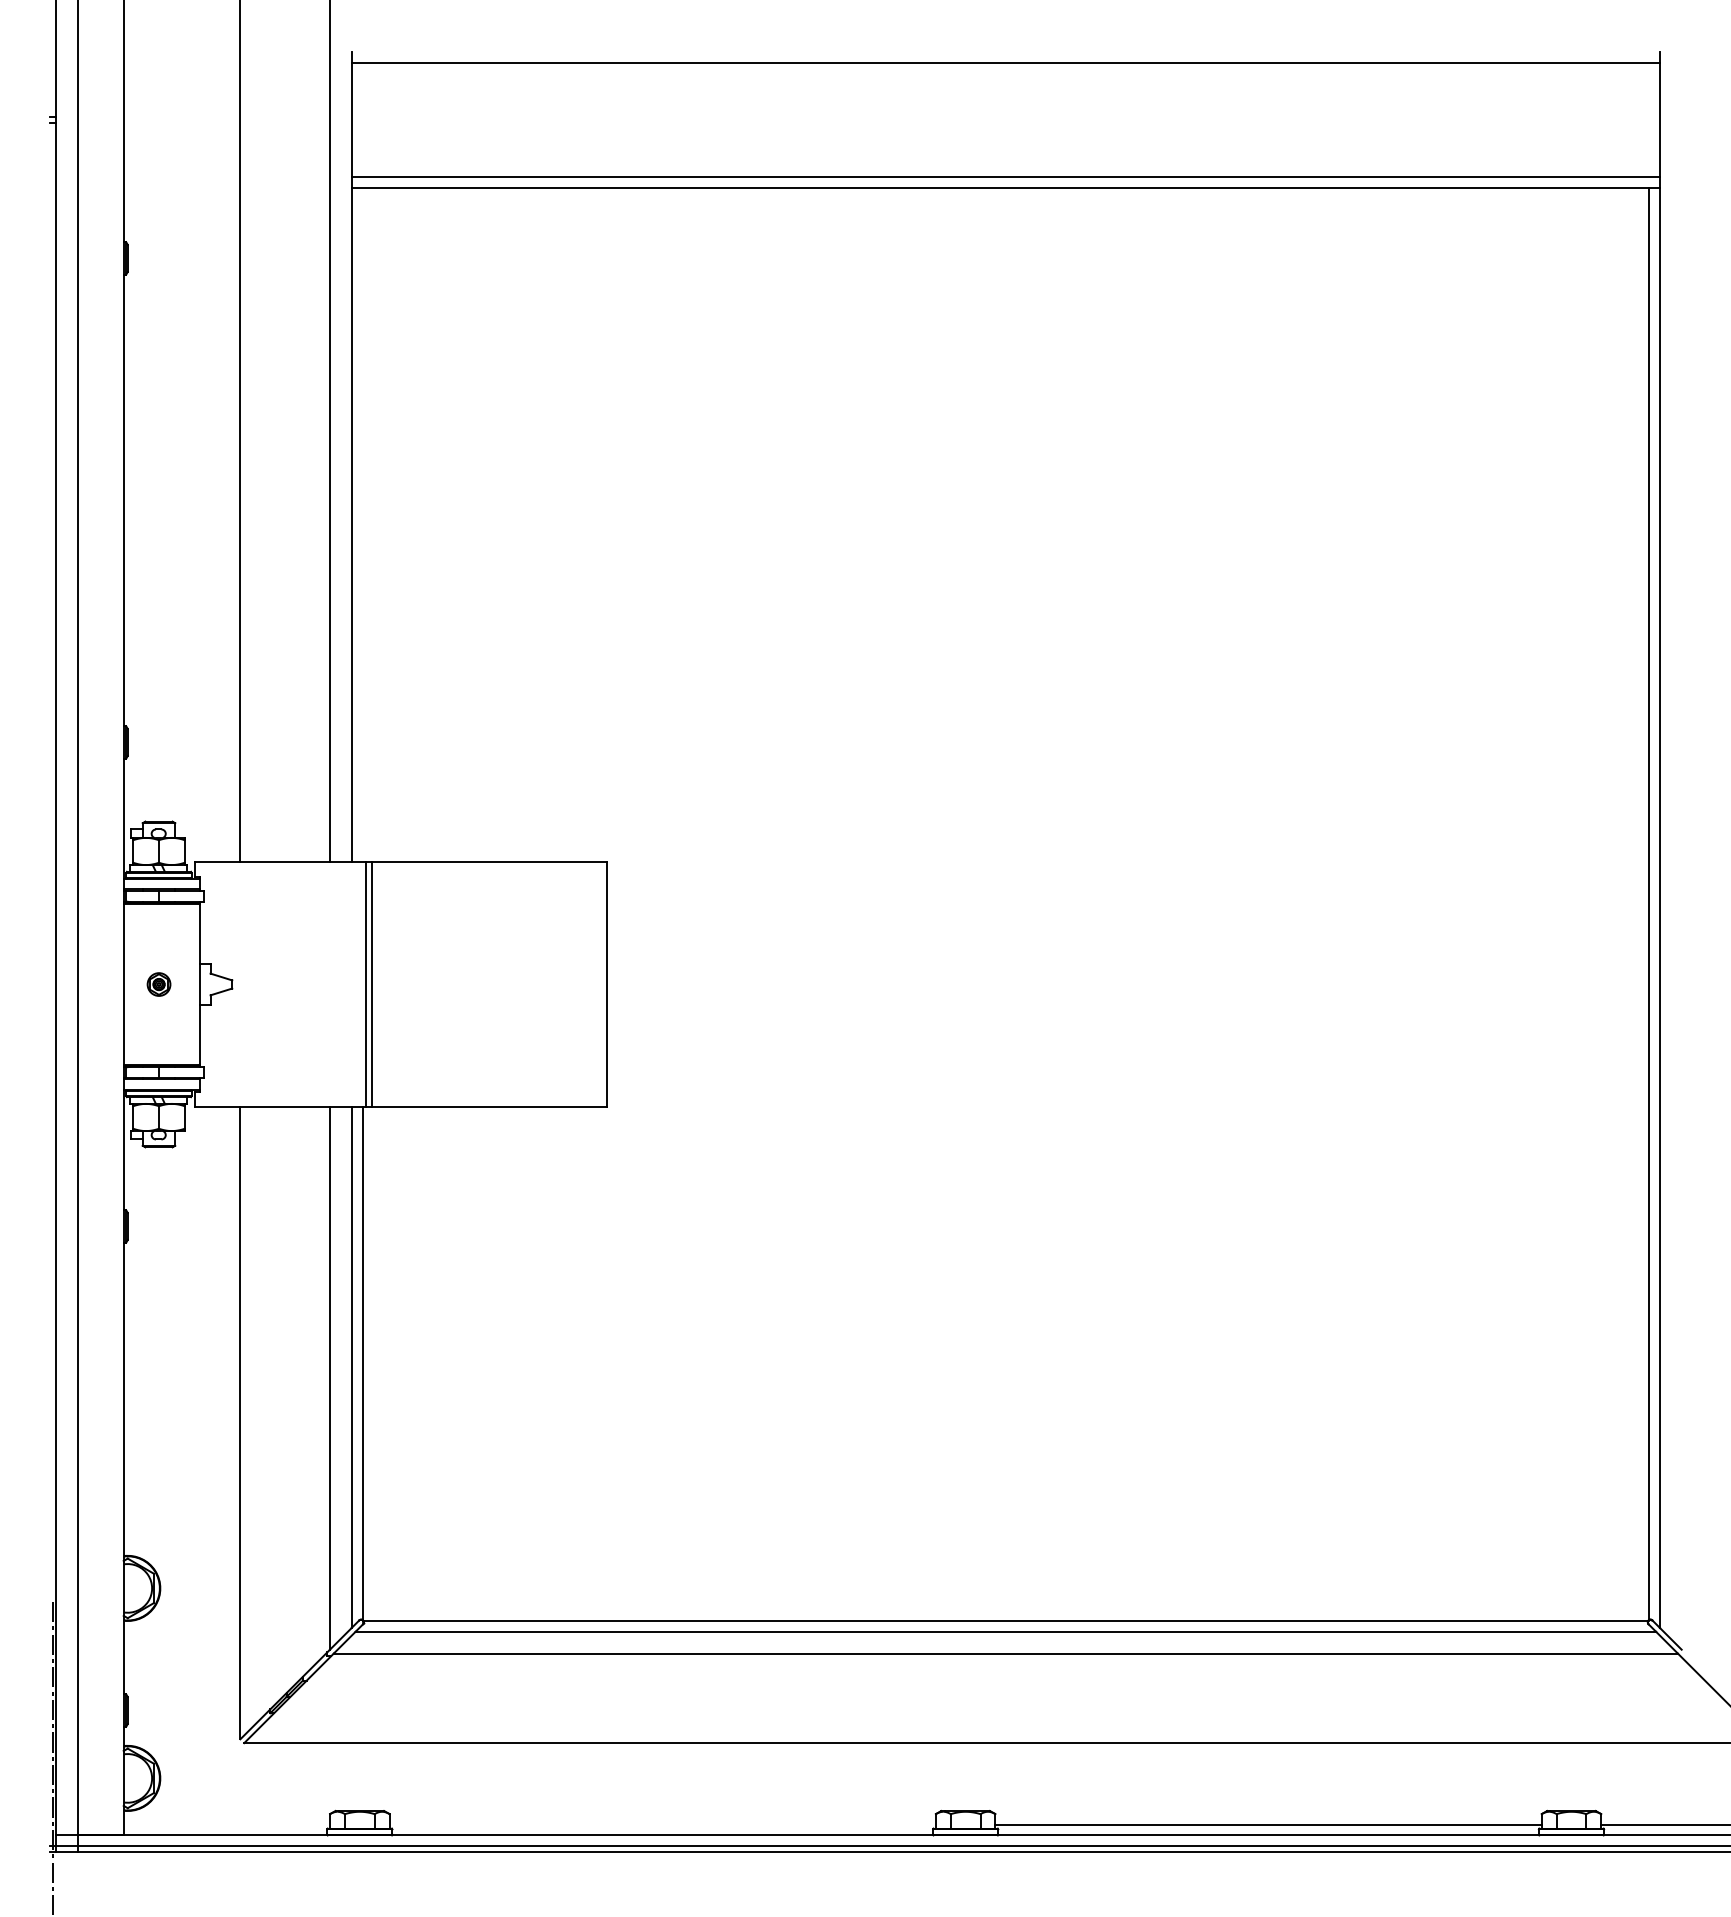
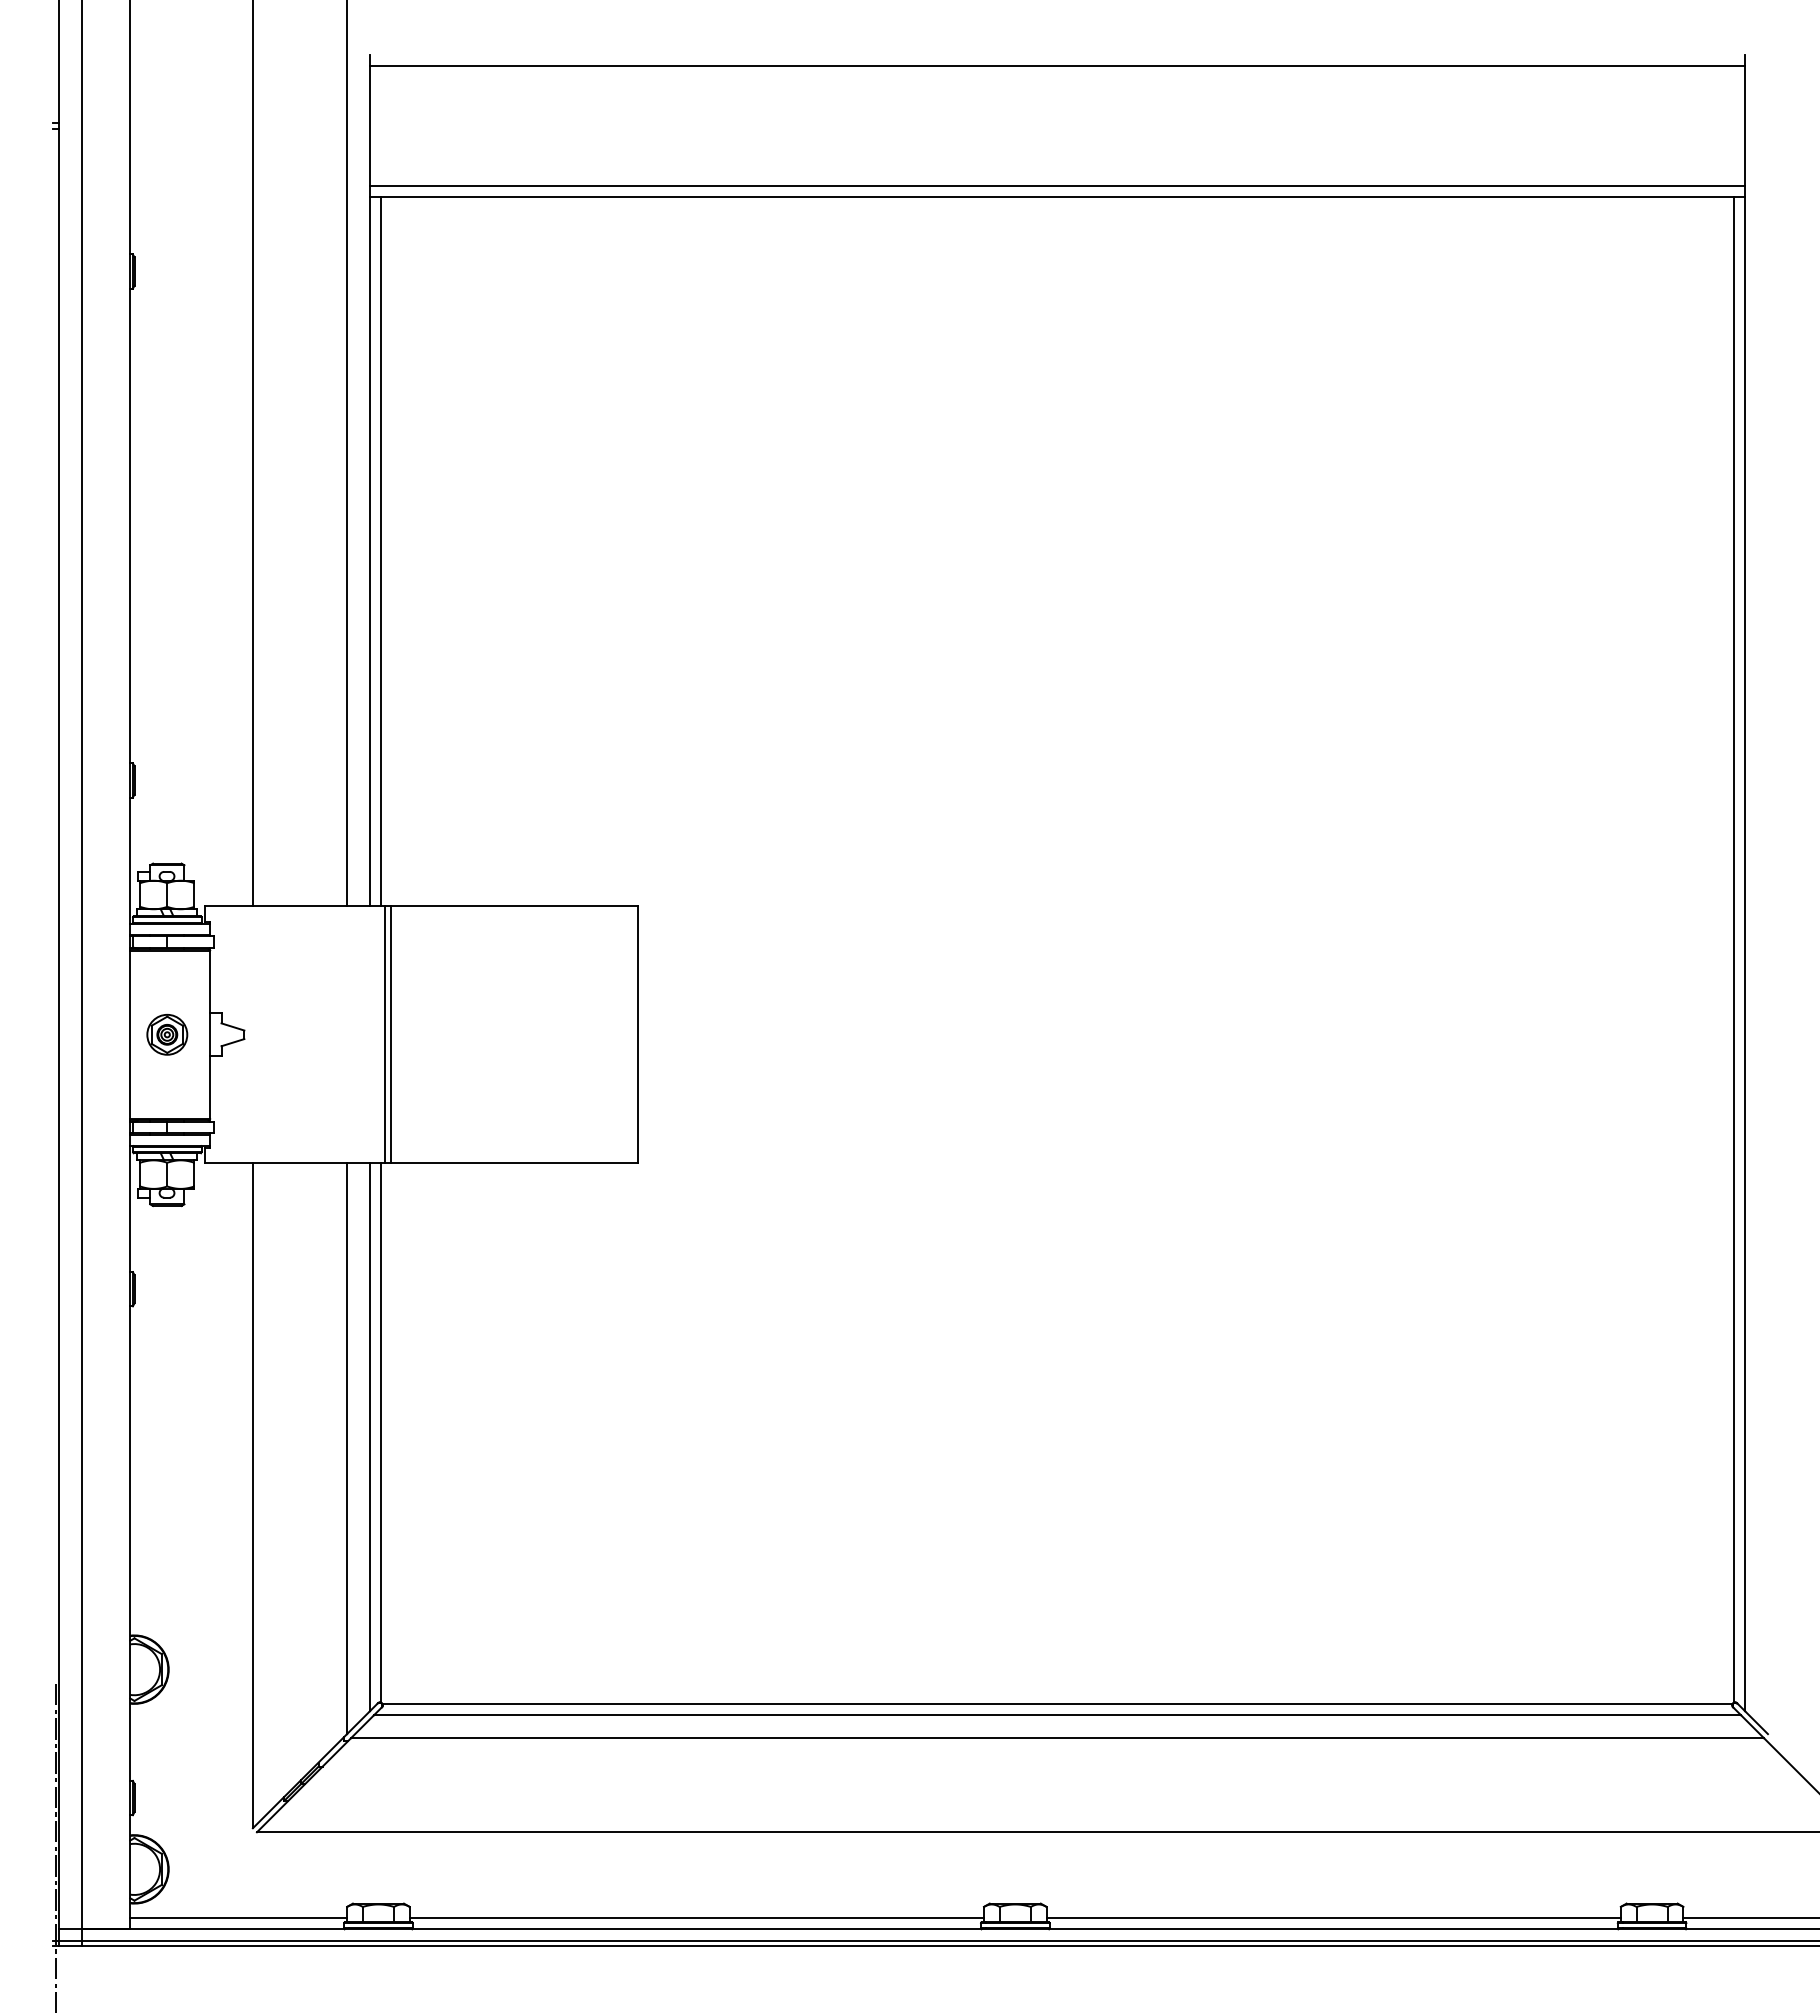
line: (362, 524) -> (381, 551), added
part: (159, 984) -> (167, 1034), size x1.67
line: (226, 1824) -> (238, 1917), added
line: (662, 1824) -> (696, 1917), added

